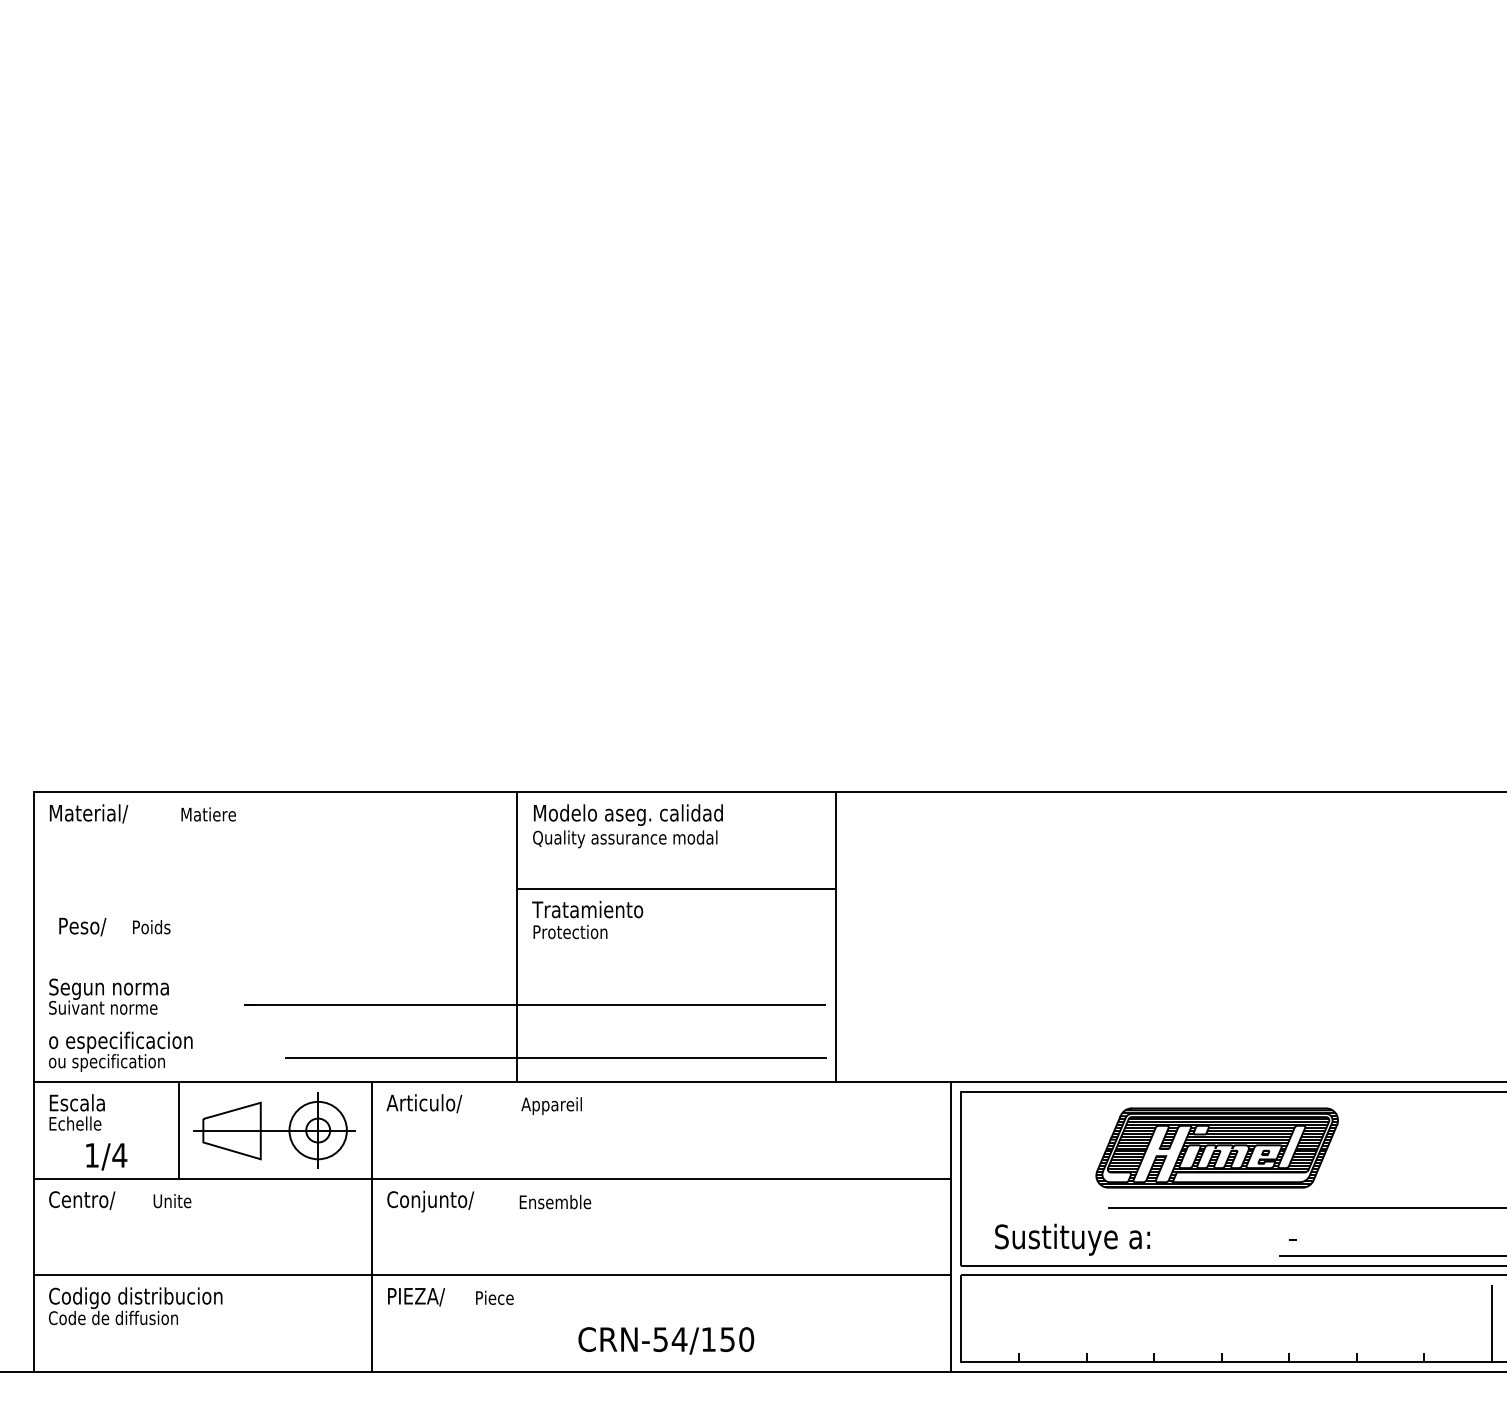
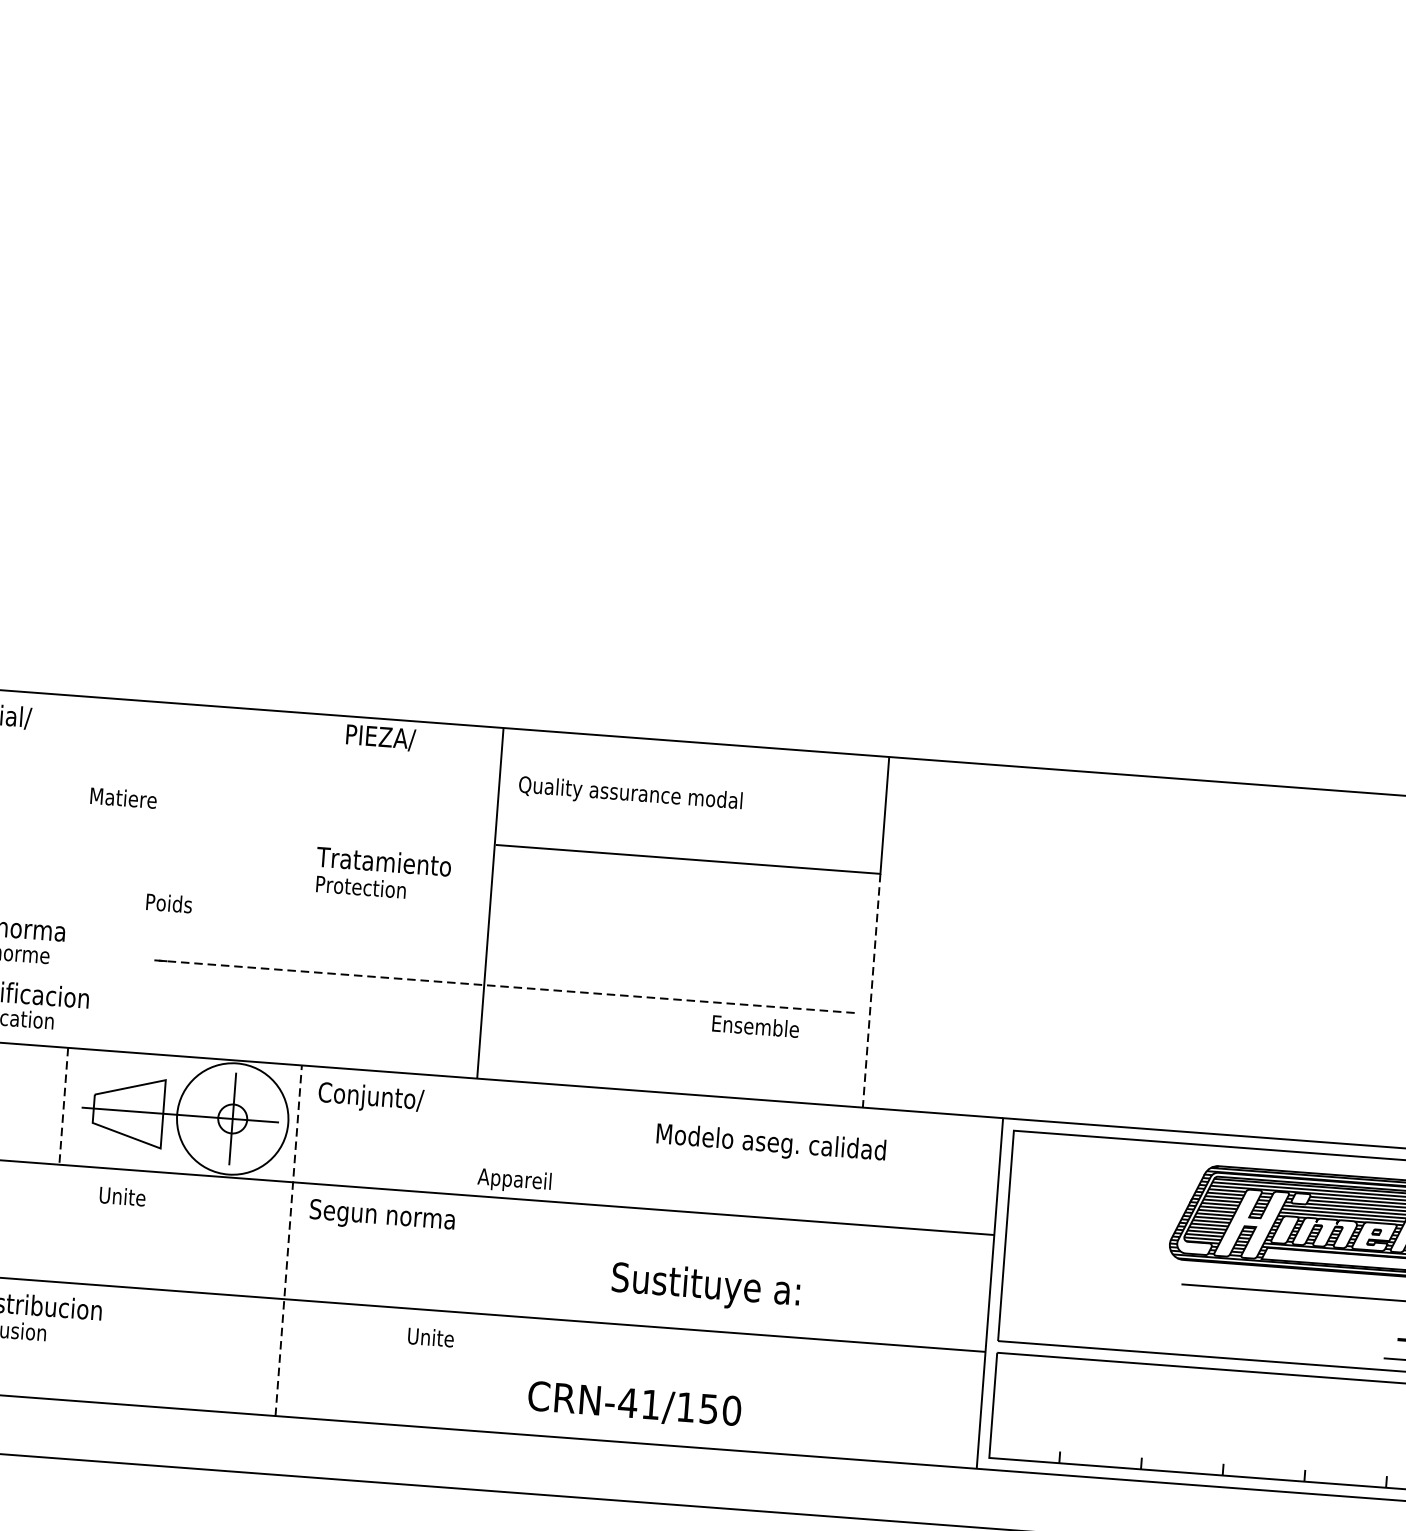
text: (208, 814) -> (123, 798), moved
text: (628, 814) -> (771, 1143), moved
text: (587, 920) -> (382, 874), moved
text: (151, 927) -> (168, 903), moved
line: (835, 985) -> (871, 990), solid -> dashed
line: (529, 1004) -> (499, 985), solid -> dashed
line: (555, 1058) -> (526, 1053), removed
text: (430, 1104) -> (370, 1097), Articulo/ -> Conjunto/
text: (551, 1105) -> (514, 1180), moved
circle: (317, 1130) -> (231, 1118), size x1.6
line: (178, 1131) -> (63, 1107), solid -> dashed
text: (172, 1201) -> (122, 1197), moved
text: (446, 1201) -> (381, 1216), Conjunto/ -> Segun norma
text: (555, 1202) -> (755, 1026), moved
line: (371, 1227) -> (288, 1241), solid -> dashed
text: (1072, 1239) -> (705, 1287), moved
text: (416, 1297) -> (380, 738), moved
text: (494, 1297) -> (430, 1336), Piece -> Unite
text: (669, 1339) -> (638, 1403), CRN-54/150 -> CRN-41/150

